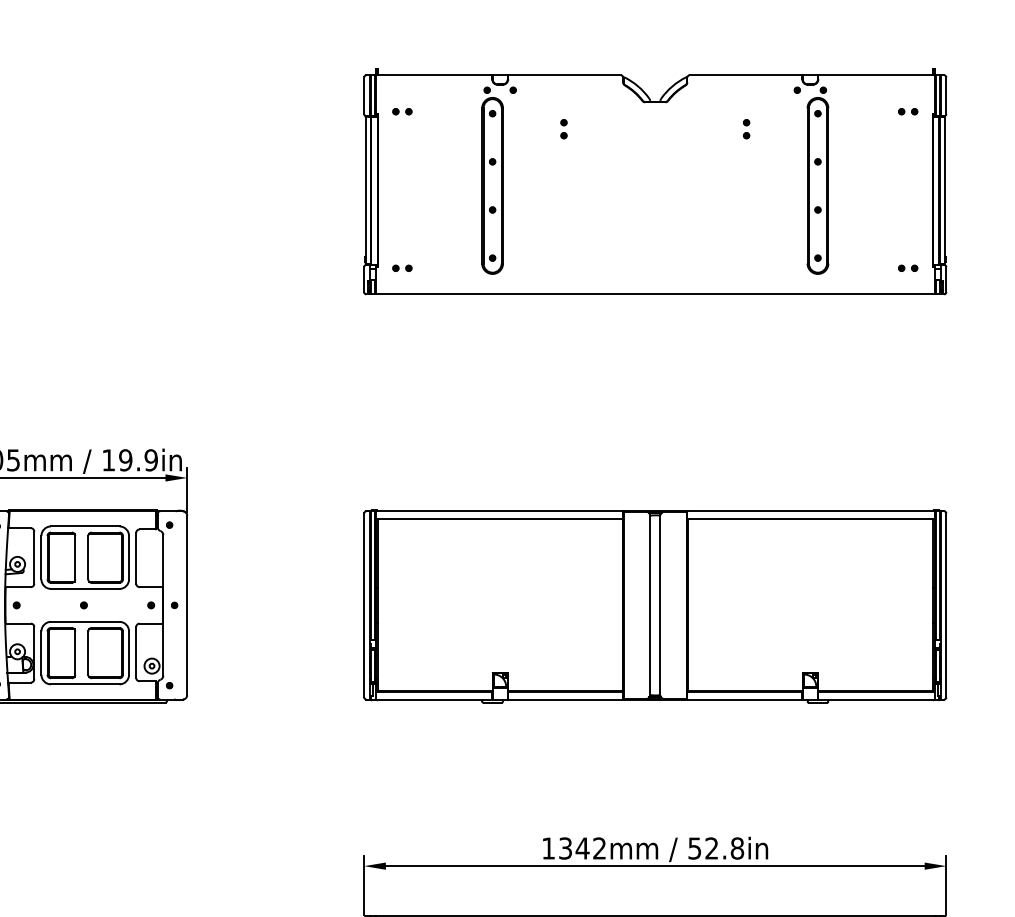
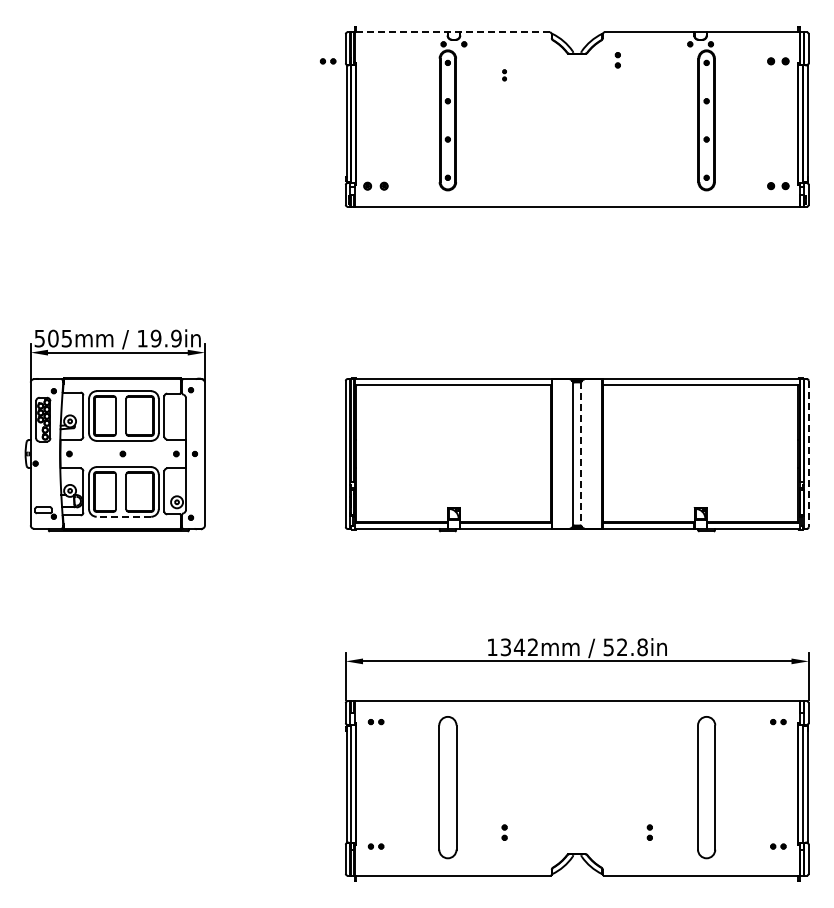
line: (498, 75) -> (452, 32), solid -> dashed
part: (401, 111) -> (327, 61), moved
part: (908, 111) -> (778, 61), size x1.4
part: (563, 129) -> (504, 75), size x0.7
part: (746, 129) -> (617, 60), moved
part: (402, 267) -> (376, 185), size x1.6
part: (908, 267) -> (778, 185), size x1.4
line: (660, 606) -> (581, 454), solid -> dashed
line: (946, 606) -> (808, 454), solid -> dashed
line: (84, 683) -> (123, 516), solid -> dashed

